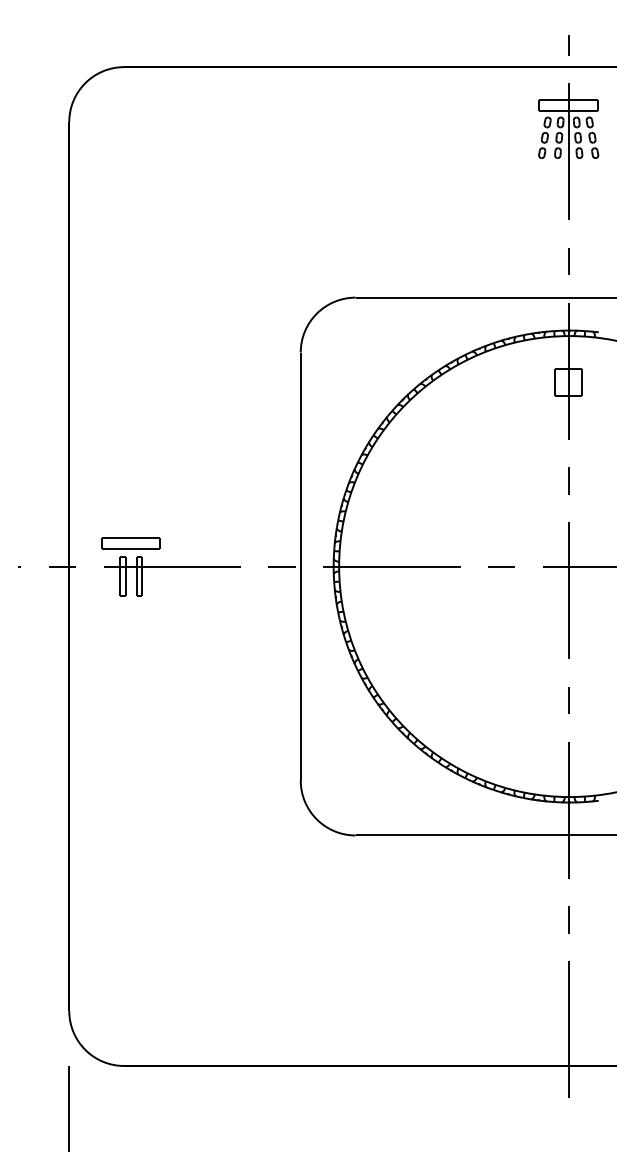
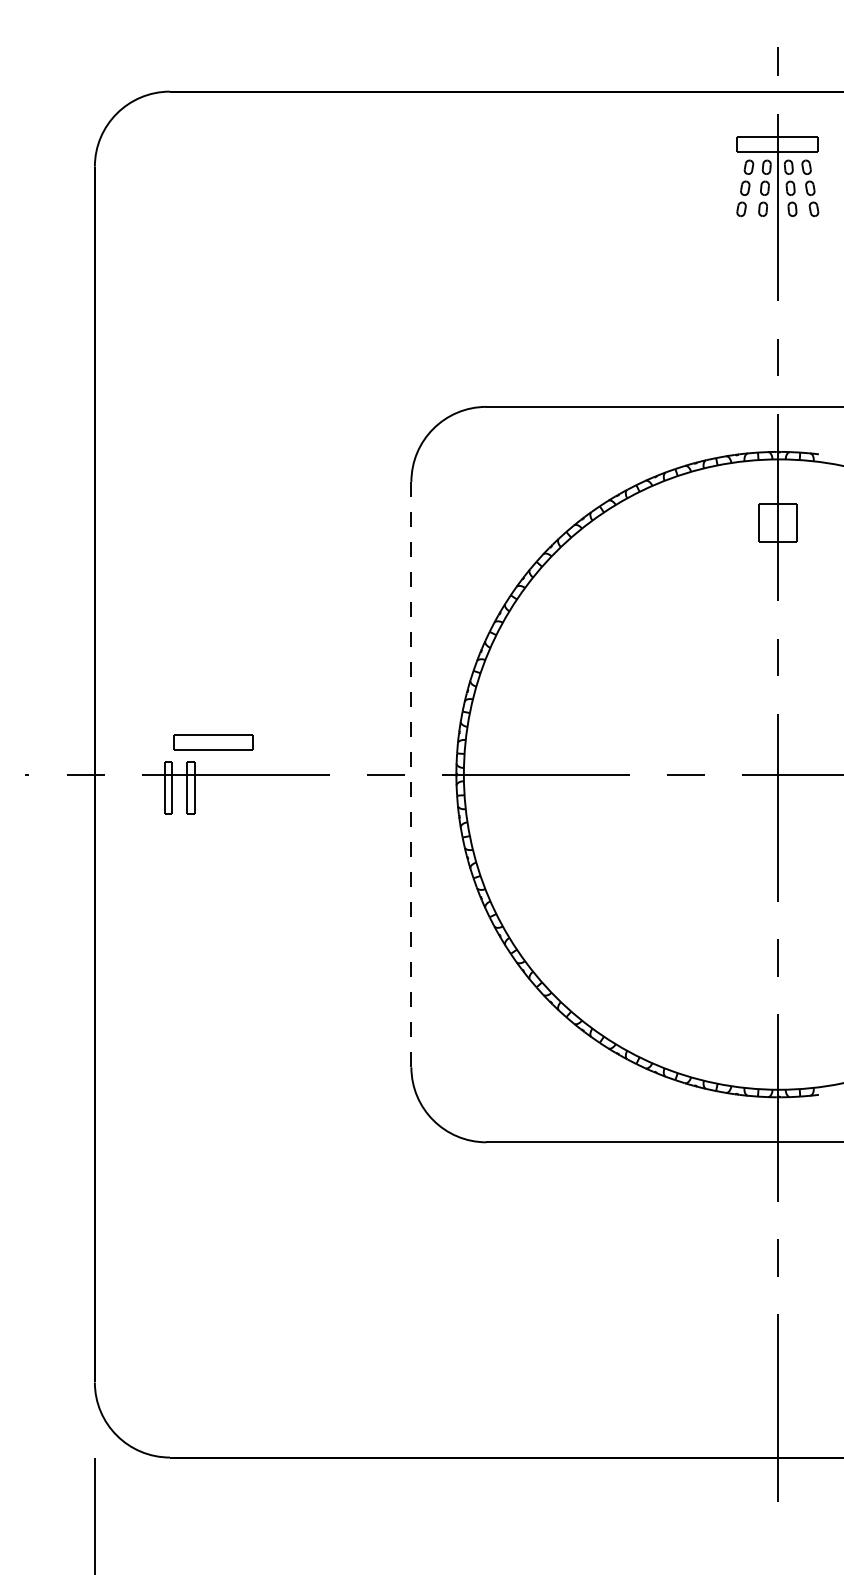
part: (131, 543) -> (213, 742), moved
line: (300, 566) -> (411, 774), solid -> dashed

